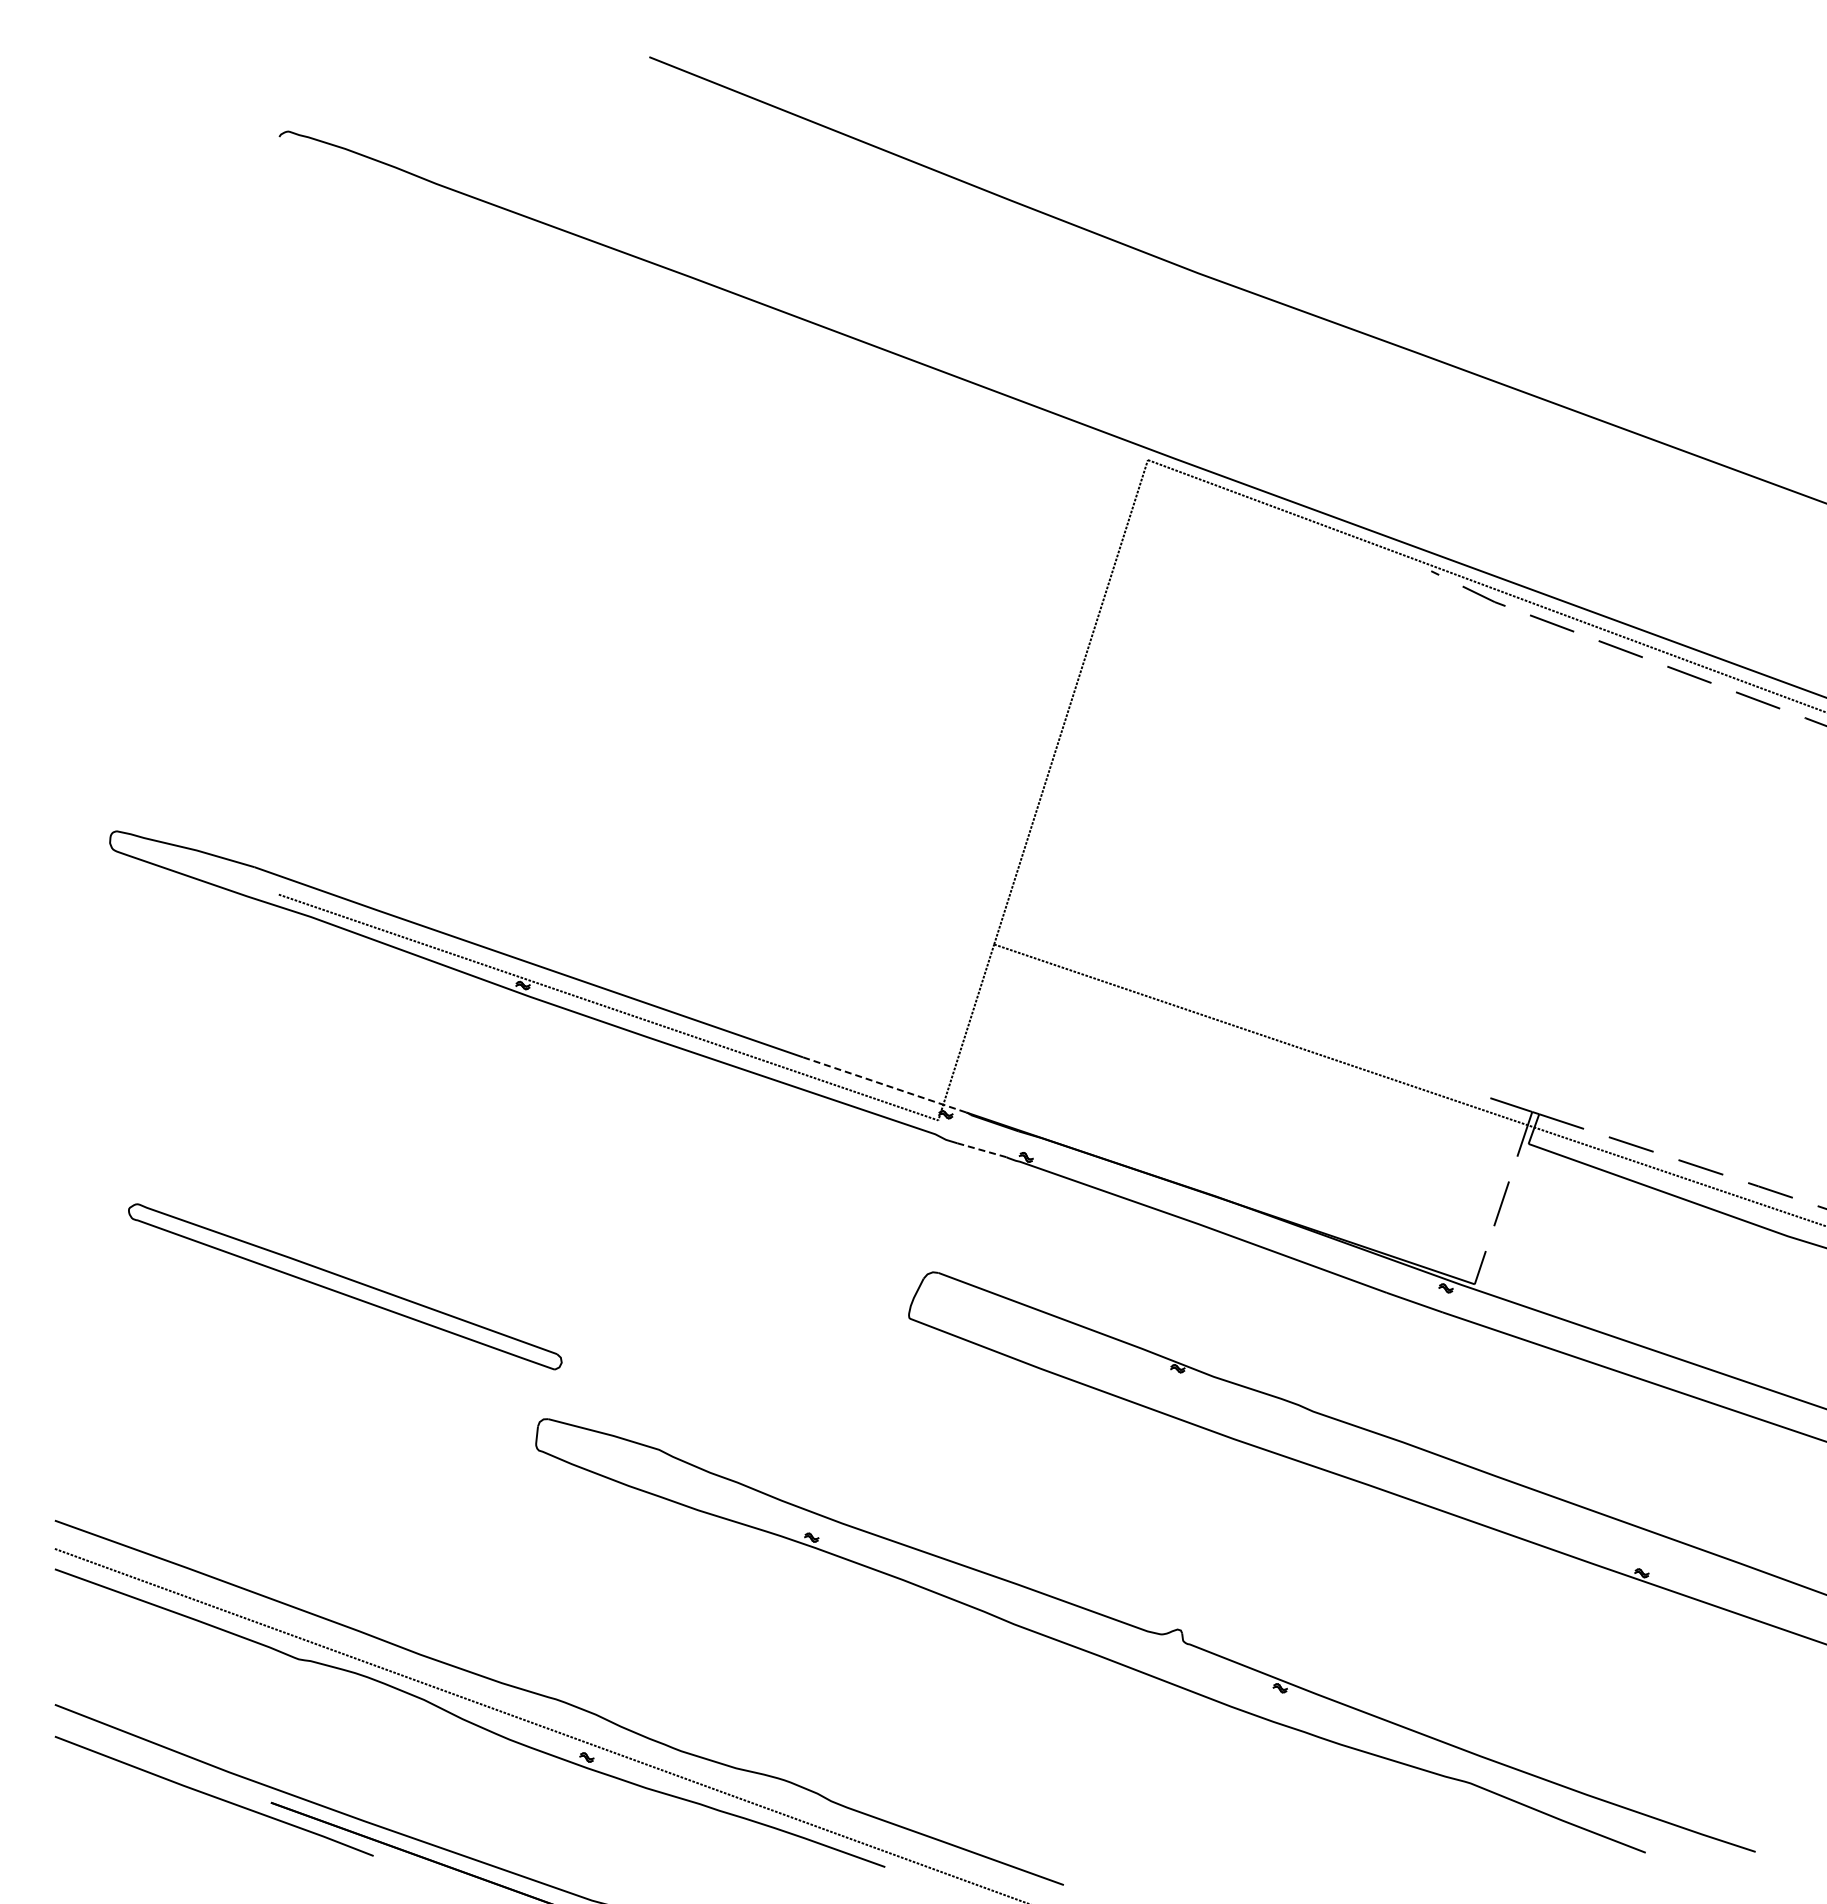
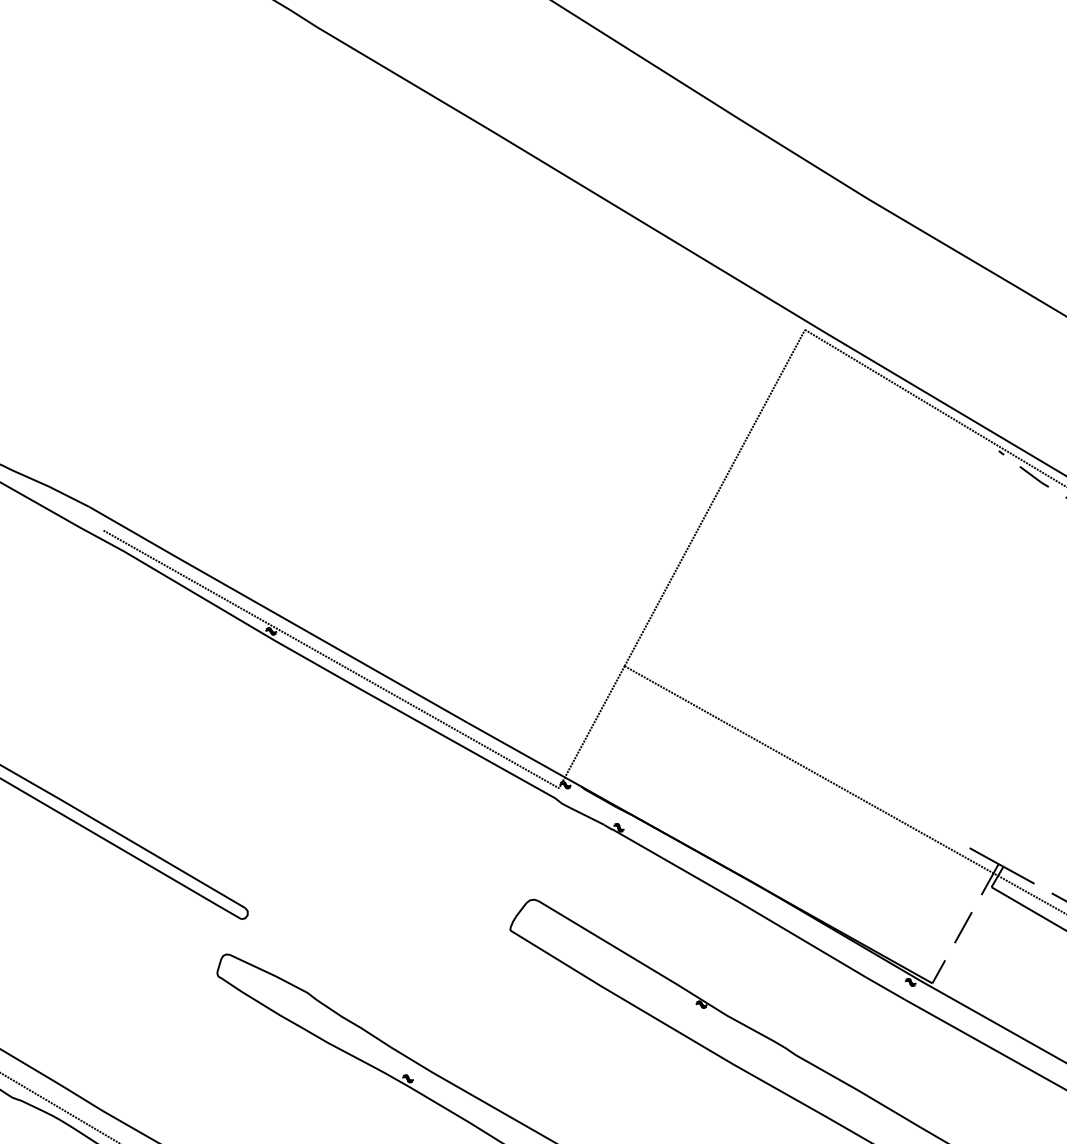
line: (884, 1084) -> (524, 754), dashed -> solid
line: (981, 1150) -> (586, 816), dashed -> solid

